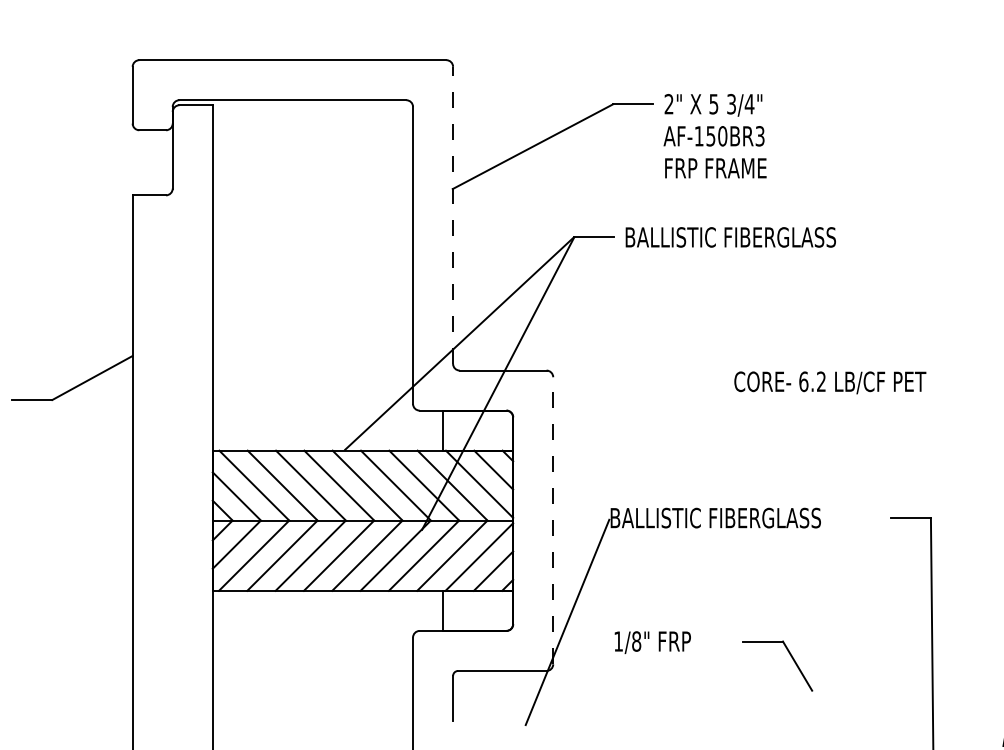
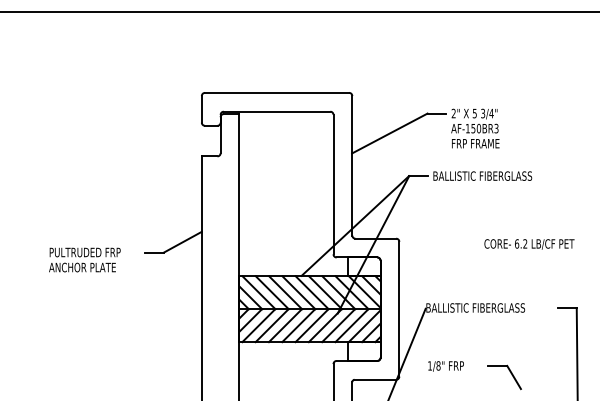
line: (453, 214) -> (352, 165), dashed -> solid
line: (553, 519) -> (399, 308), dashed -> solid

